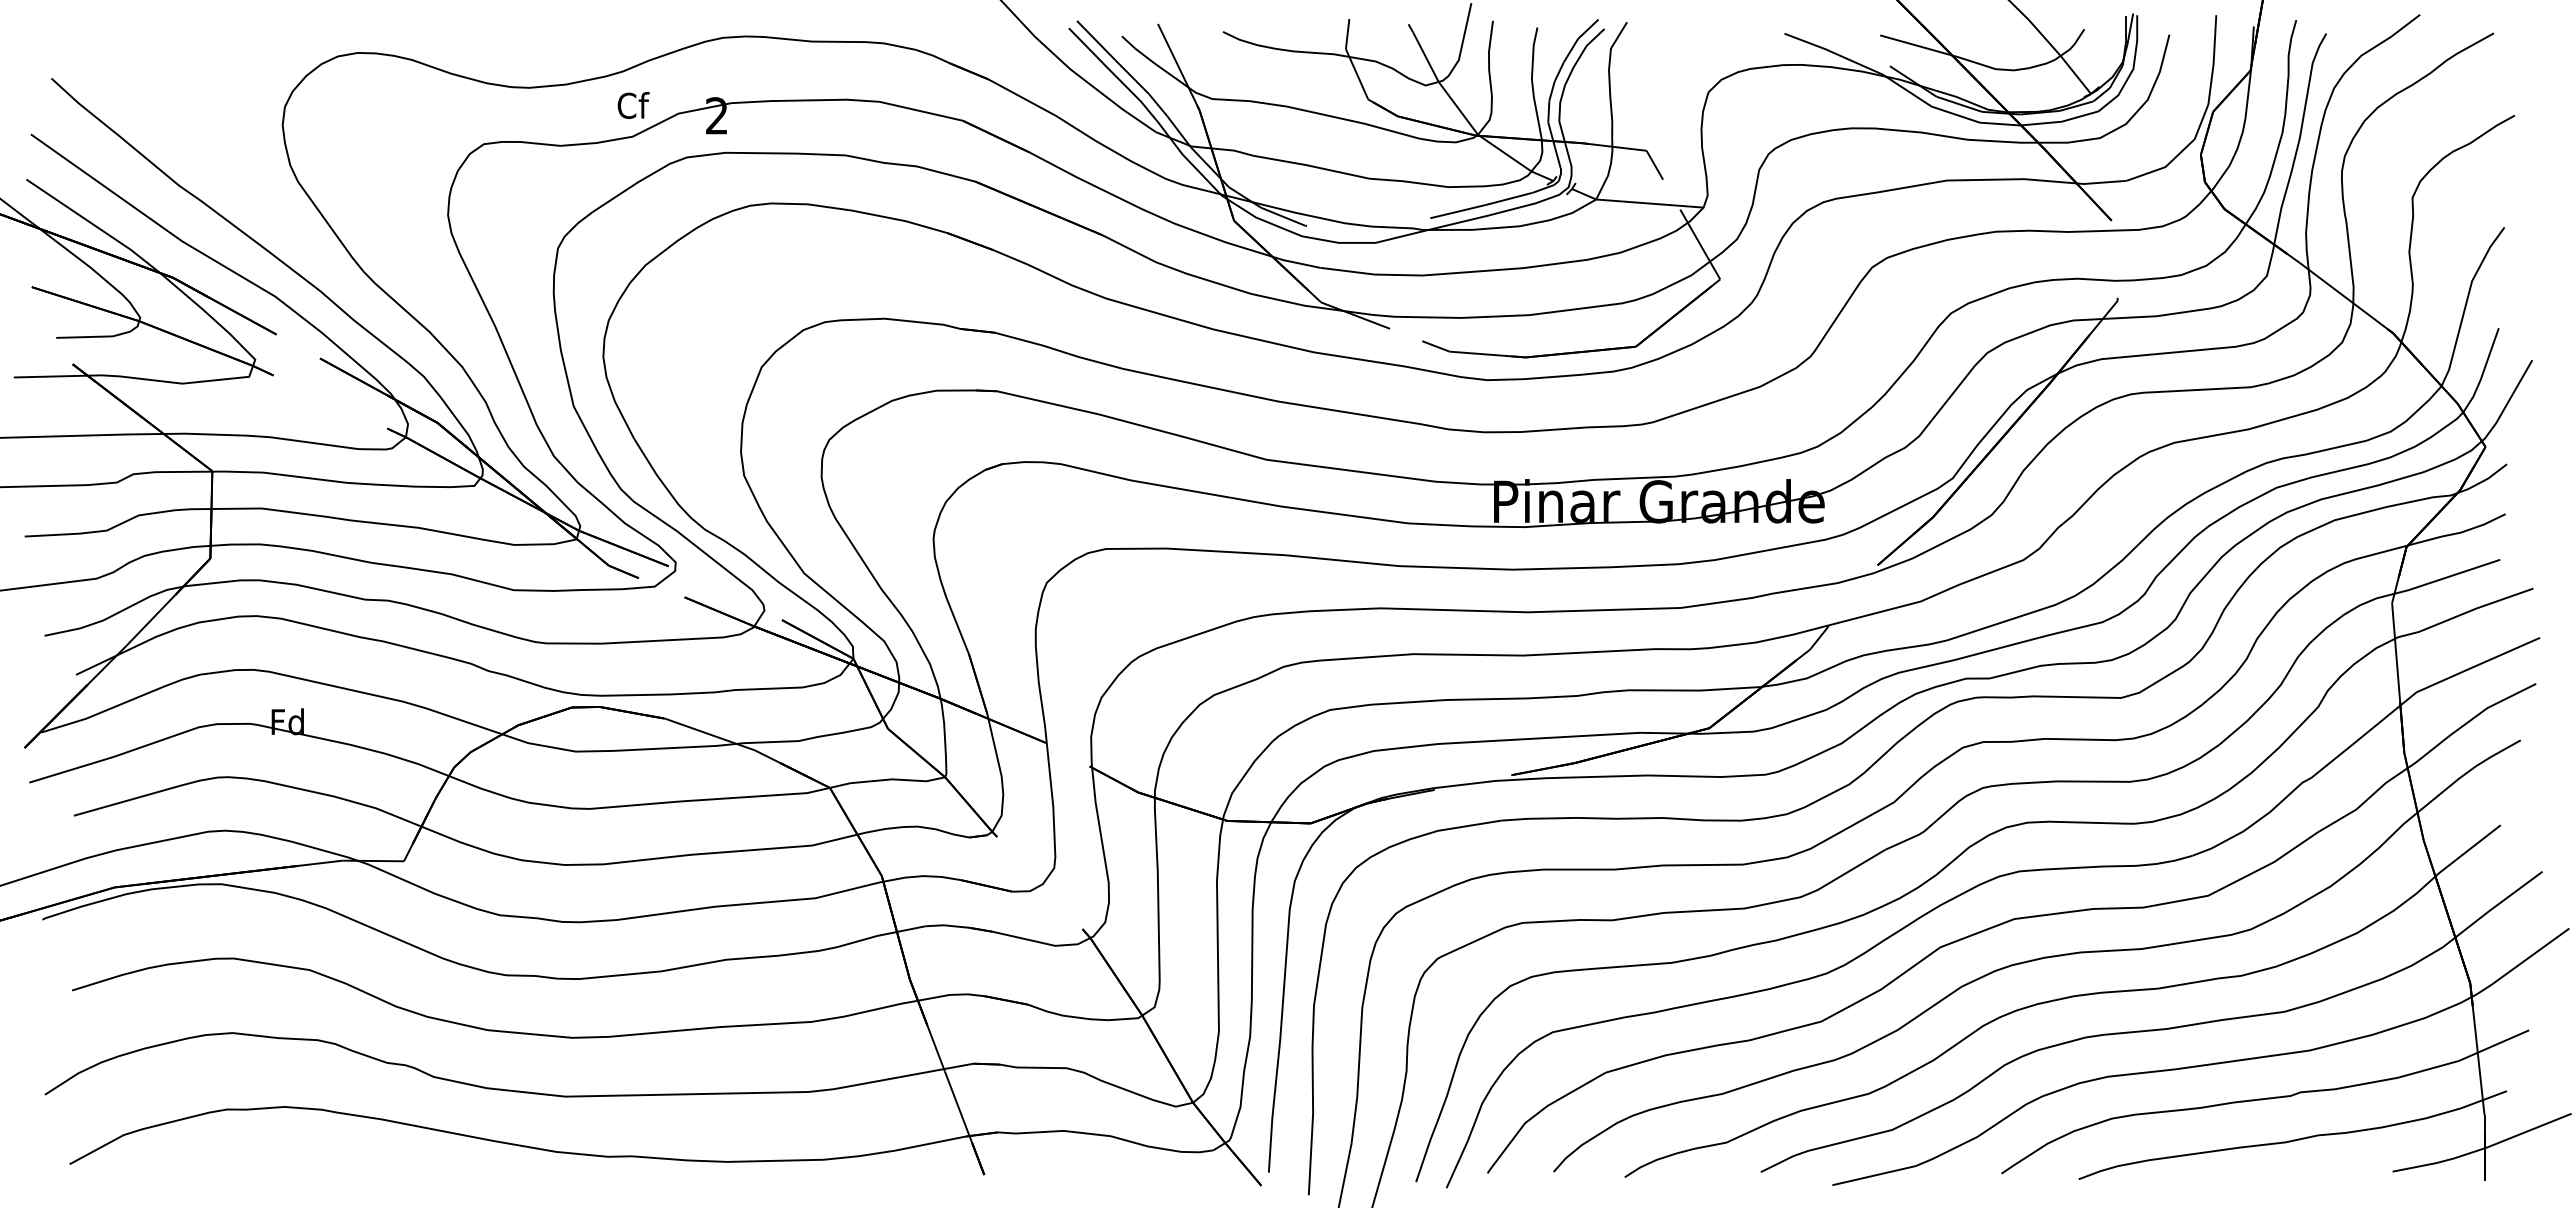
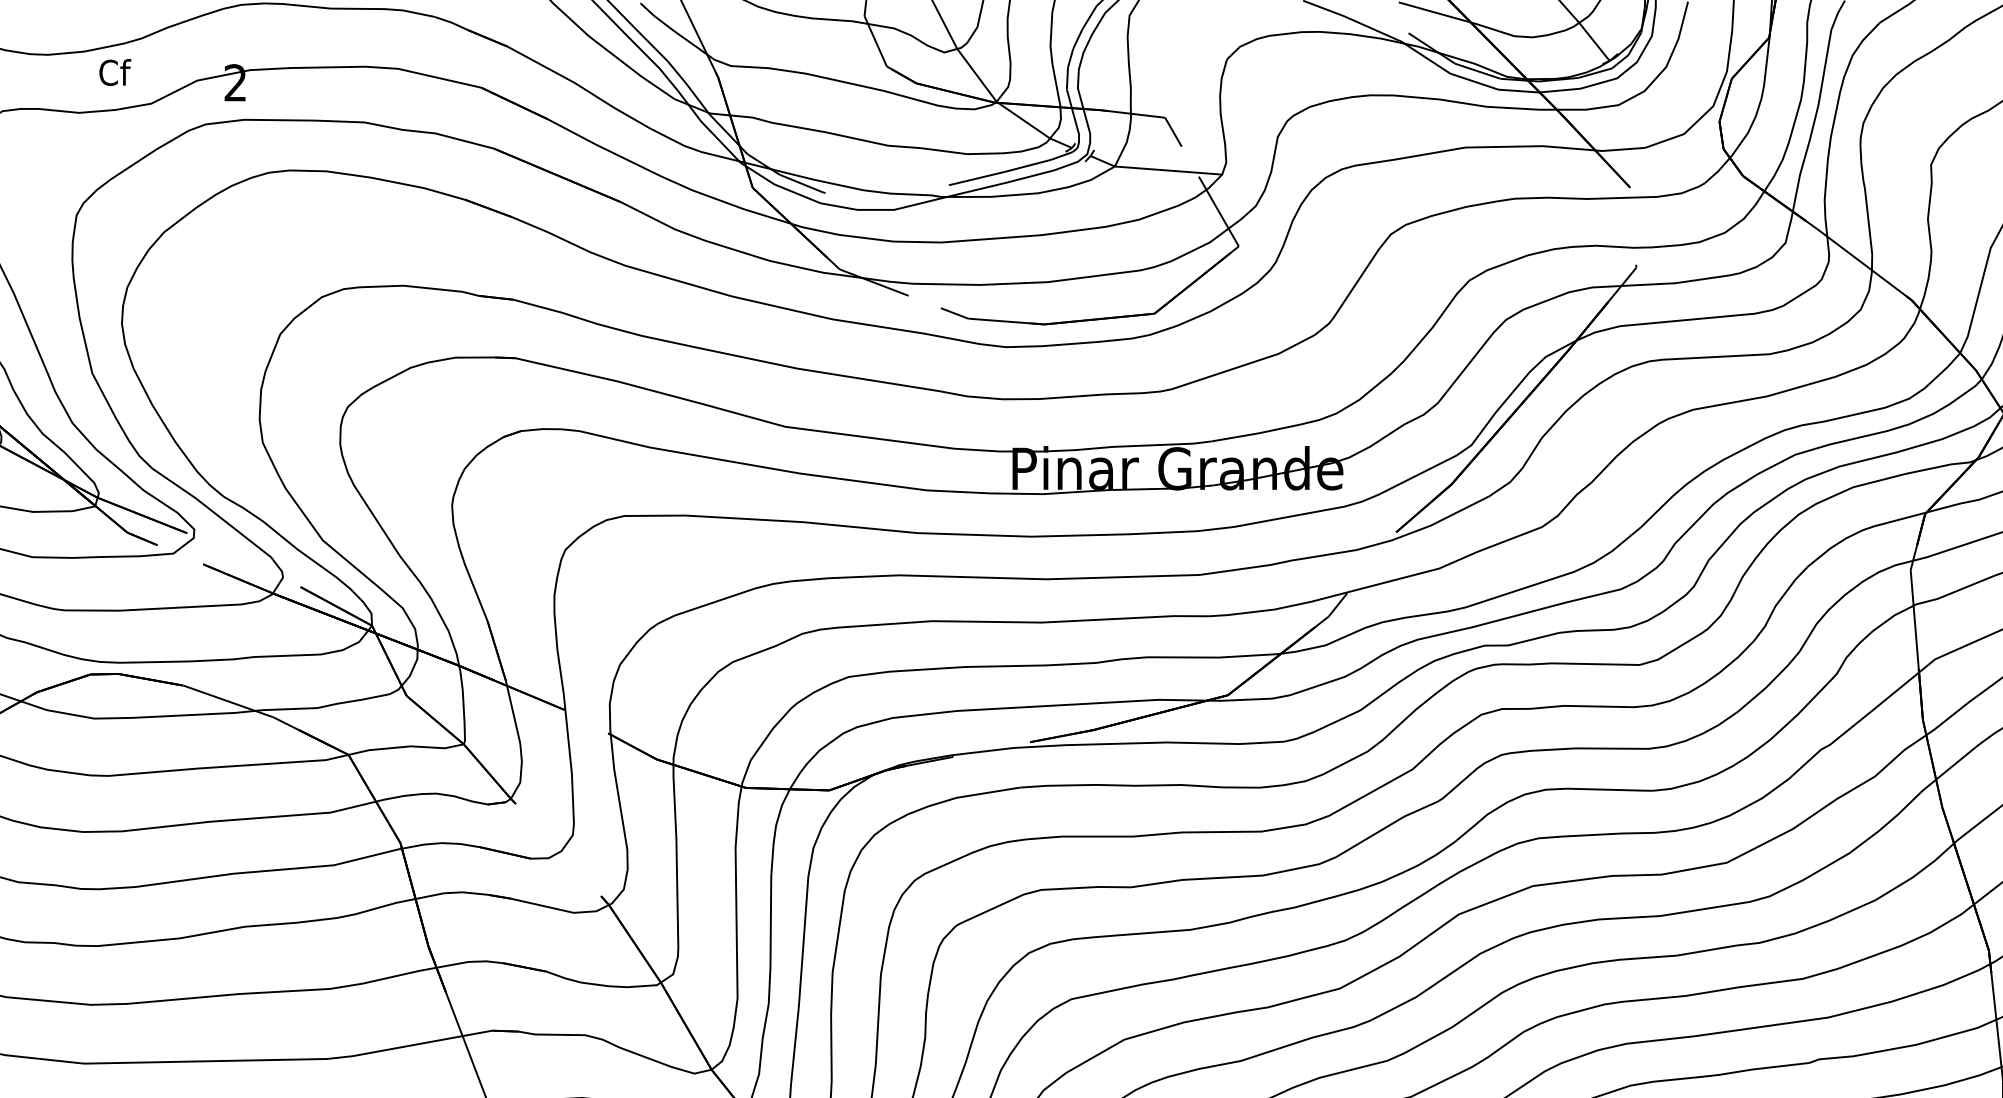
text: (633, 105) -> (115, 72), moved

